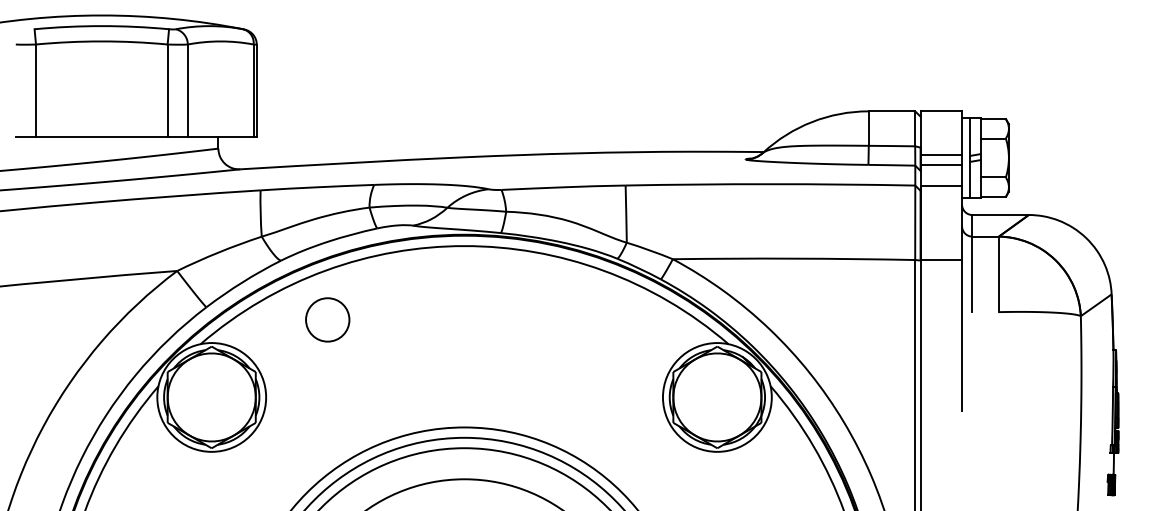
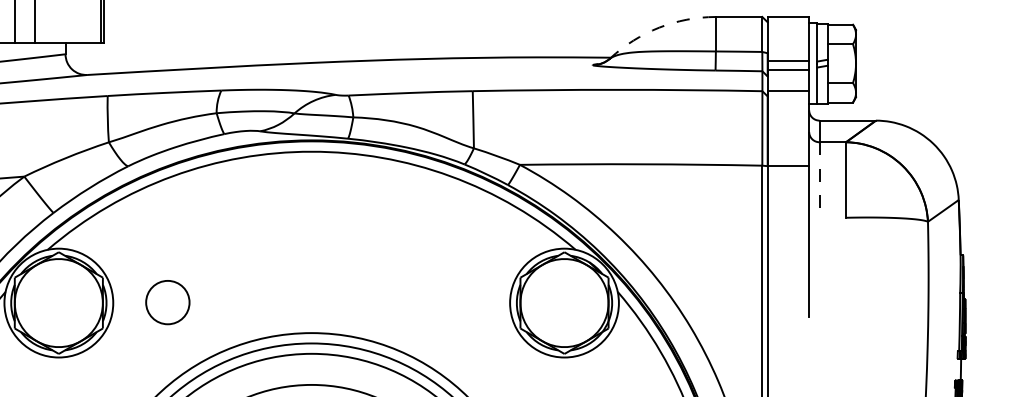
arc: (812, 122) -> (659, 28), solid -> dashed
line: (972, 274) -> (819, 180), solid -> dashed
circle: (327, 319) -> (167, 302), moved

